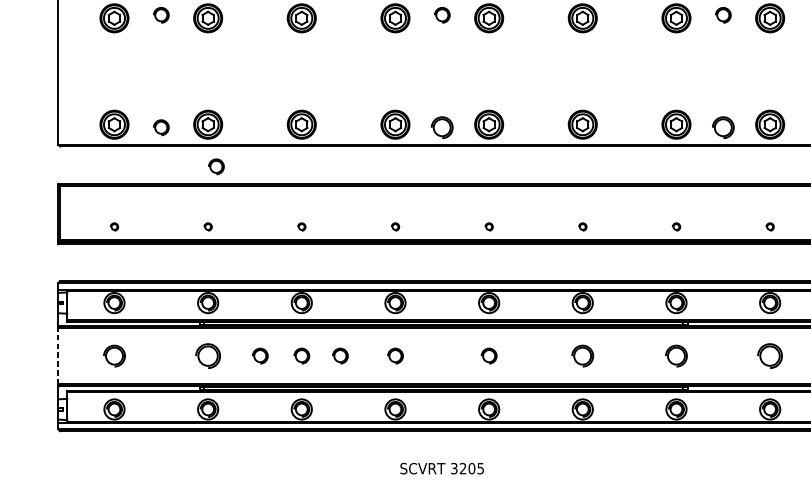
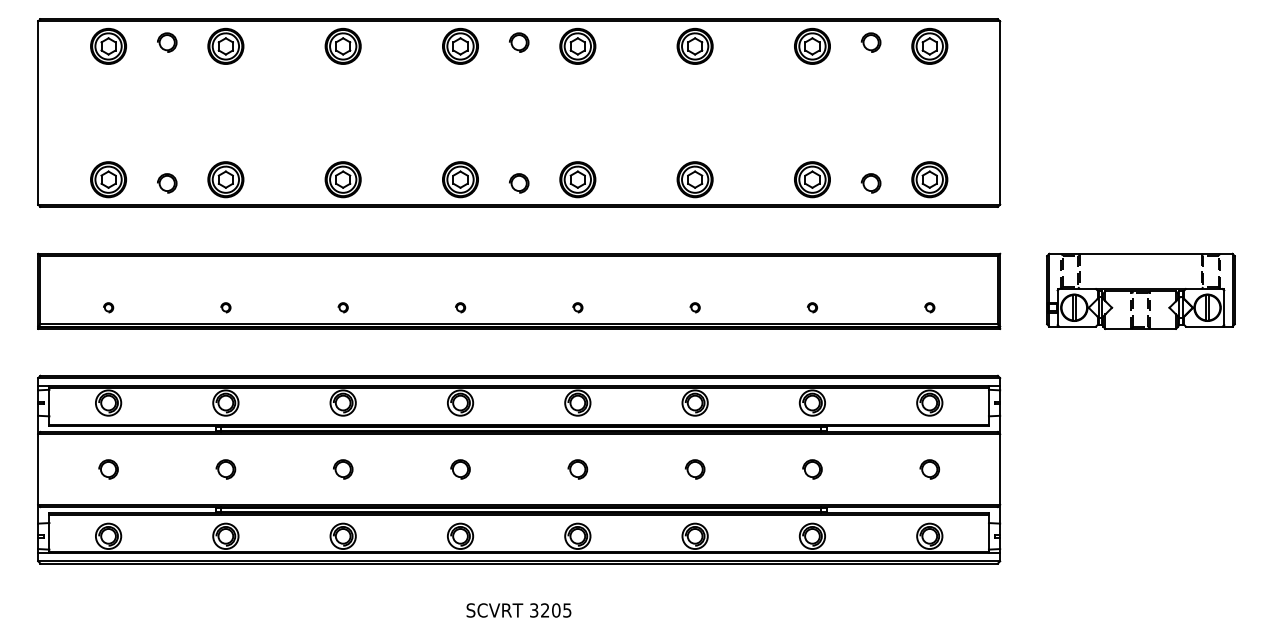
part: (442, 127) -> (519, 183), size x0.71
part: (722, 127) -> (870, 183), size x0.71
part: (216, 166) -> (236, 232), removed
line: (58, 356) -> (38, 469), dashed -> solid
part: (114, 356) -> (108, 469), size x0.71
part: (207, 356) -> (225, 469), size x0.62
part: (260, 356) -> (291, 469), removed
part: (340, 356) -> (391, 469), removed
part: (583, 356) -> (695, 469), size x0.71
part: (676, 356) -> (812, 469), size x0.71
part: (769, 356) -> (929, 469), size x0.62

